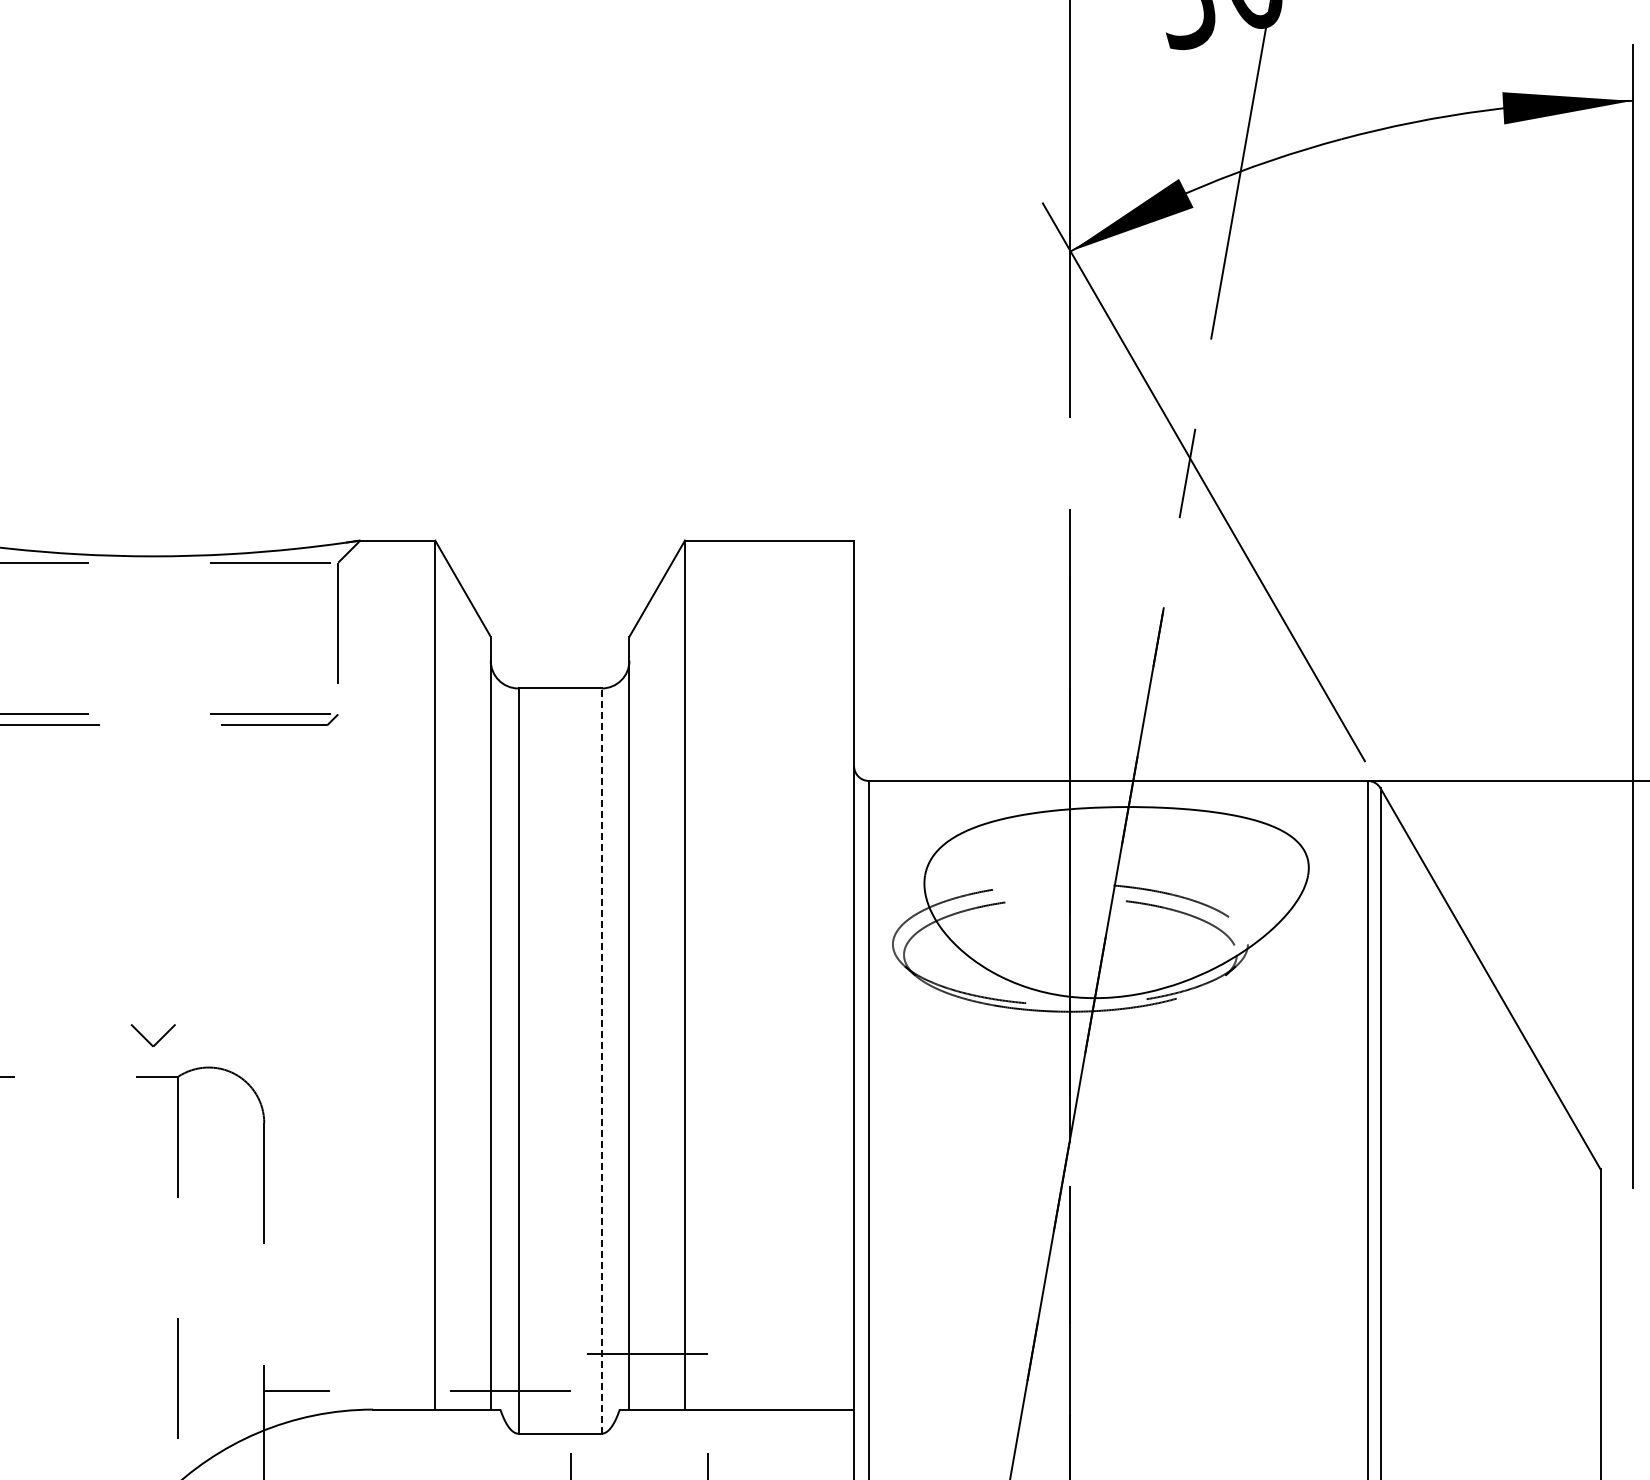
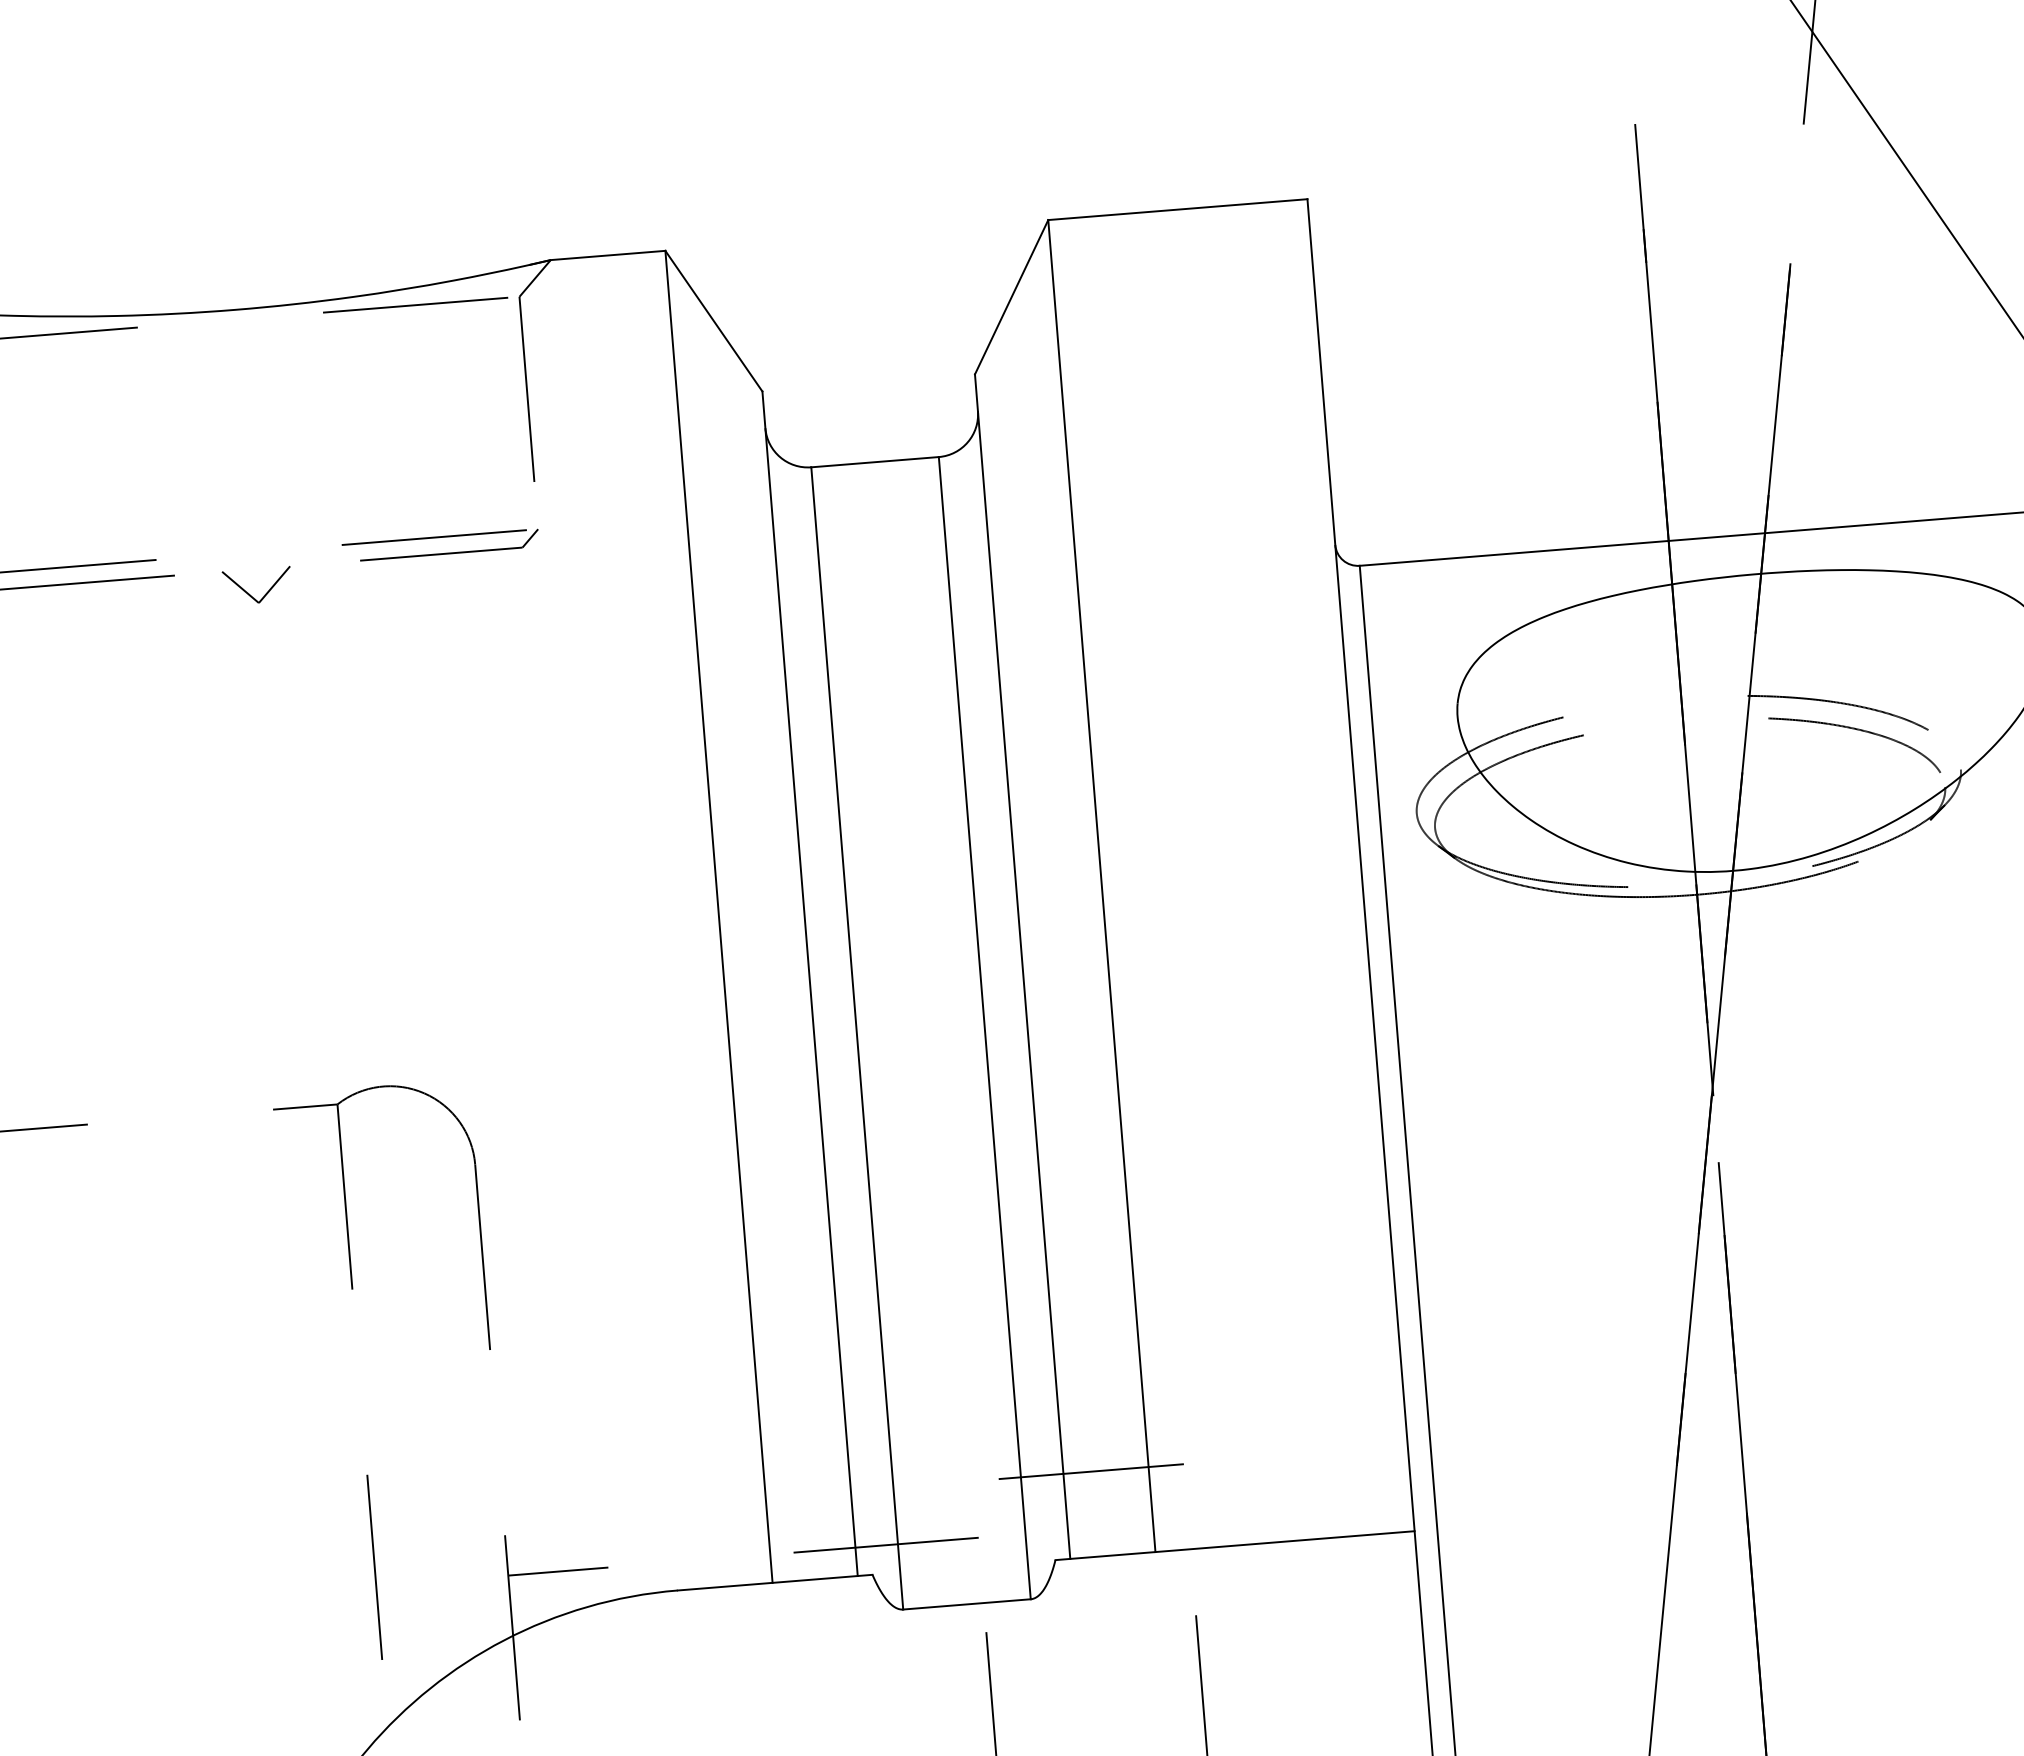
part: (147, 1039) -> (249, 592), moved
line: (601, 1061) -> (984, 1028), dashed -> solid

